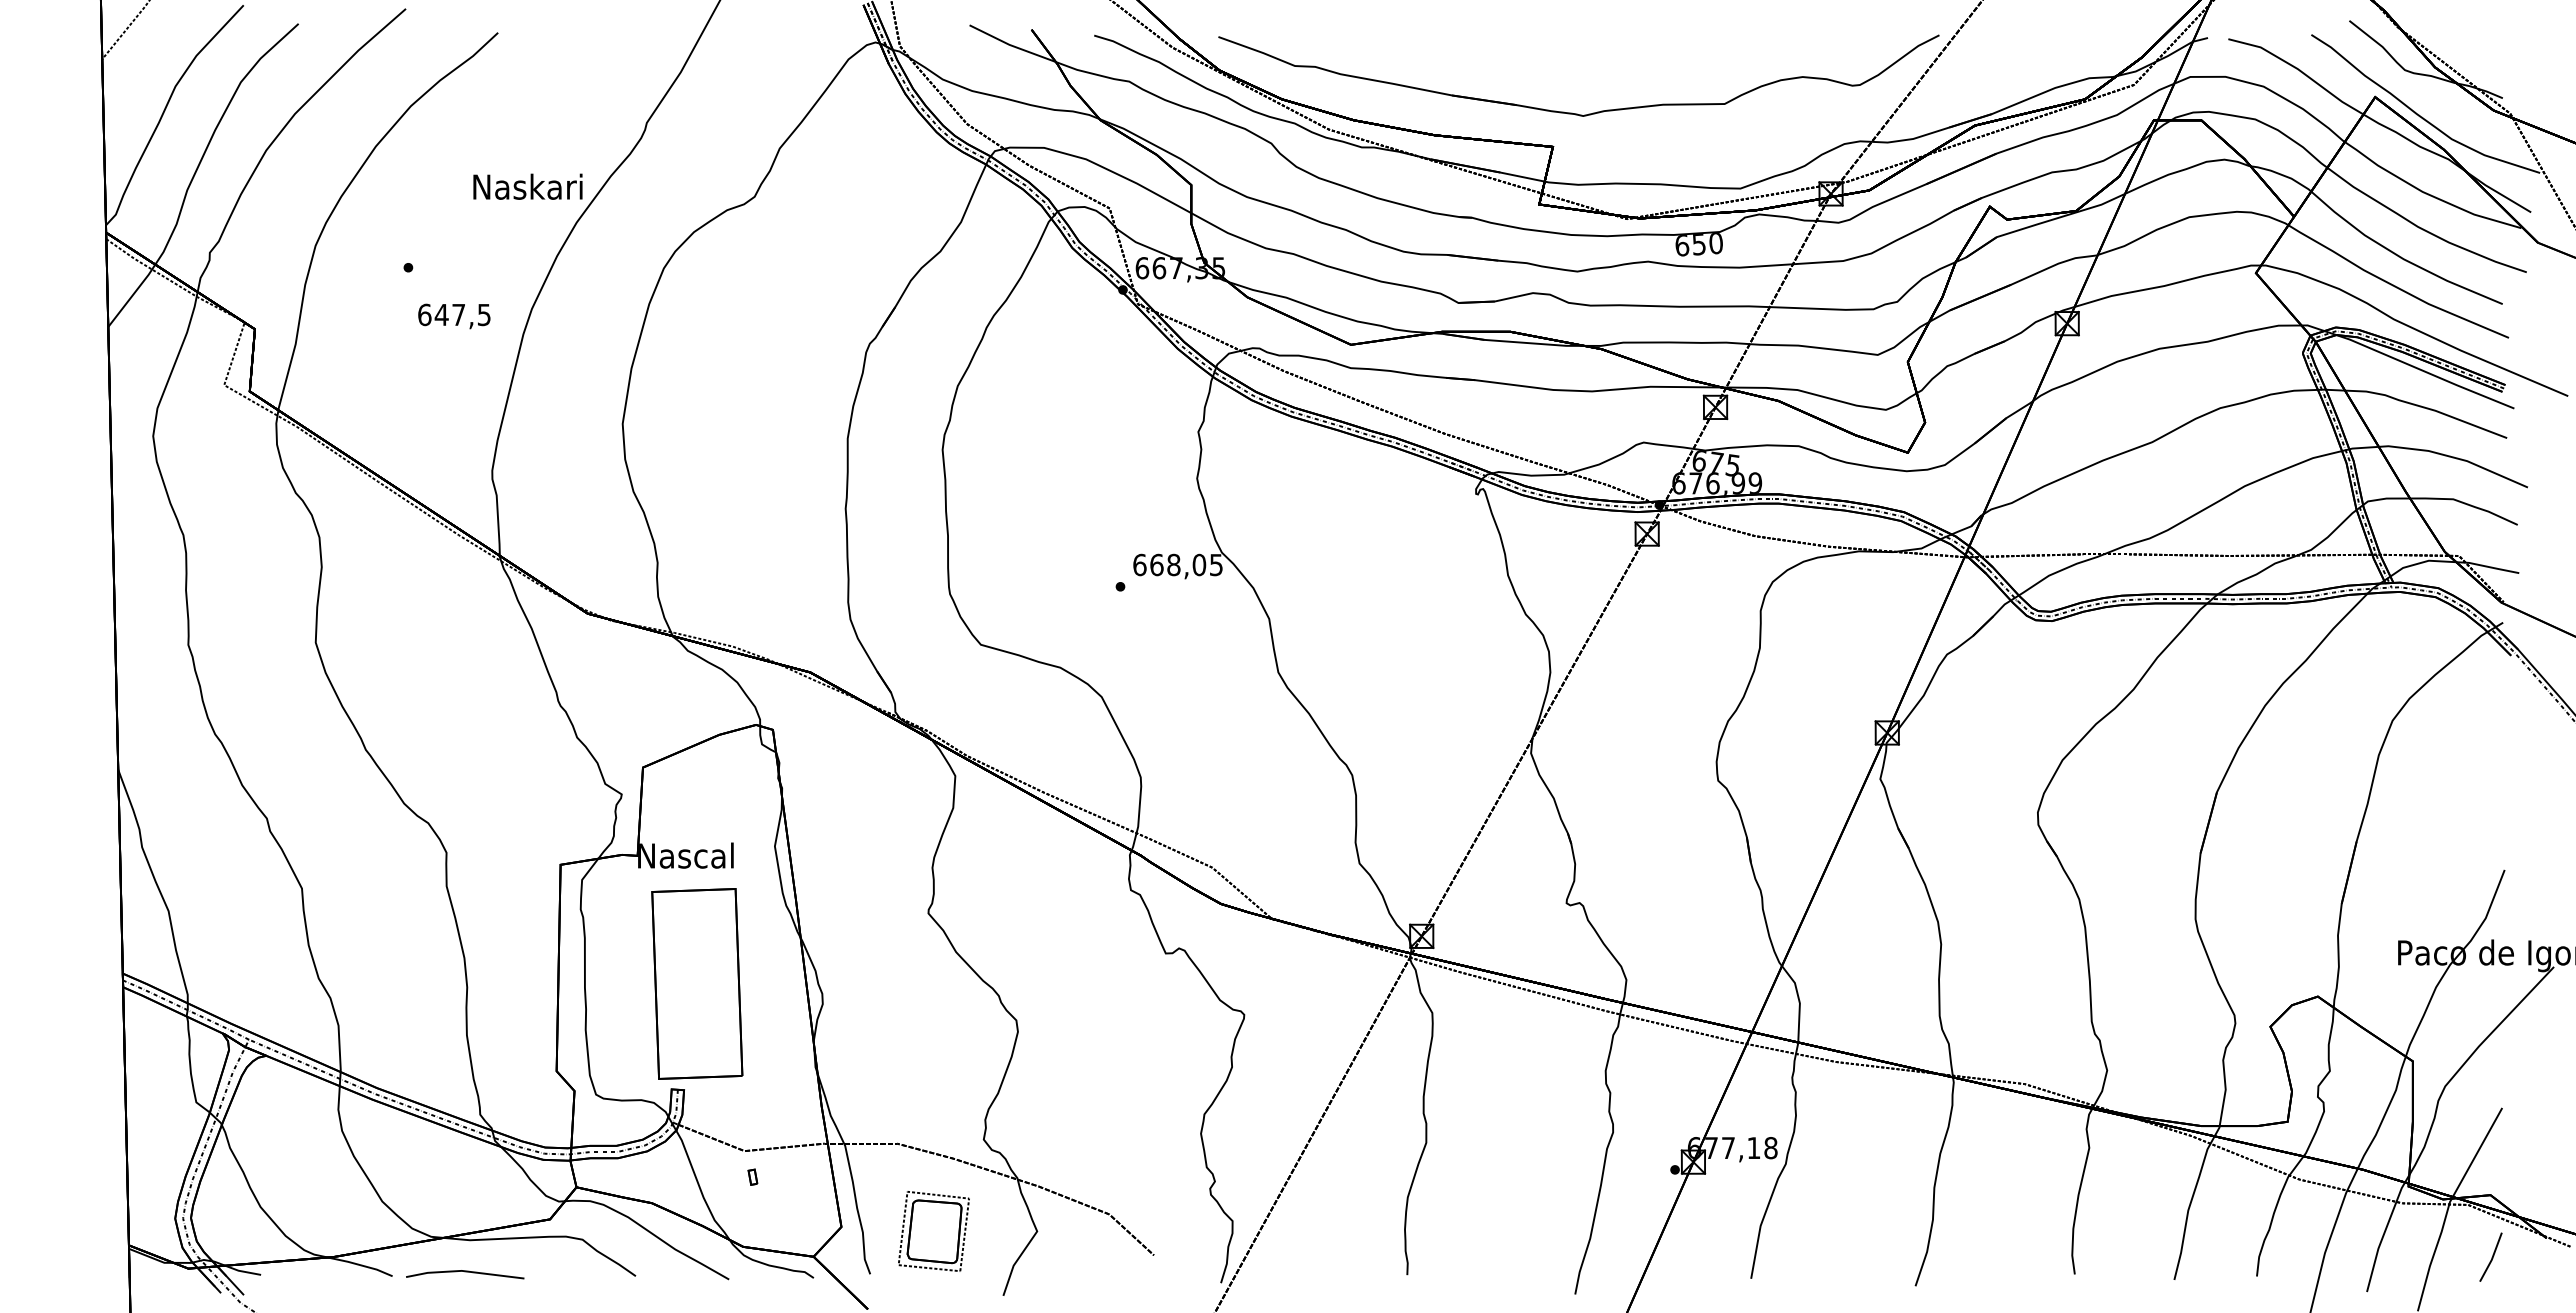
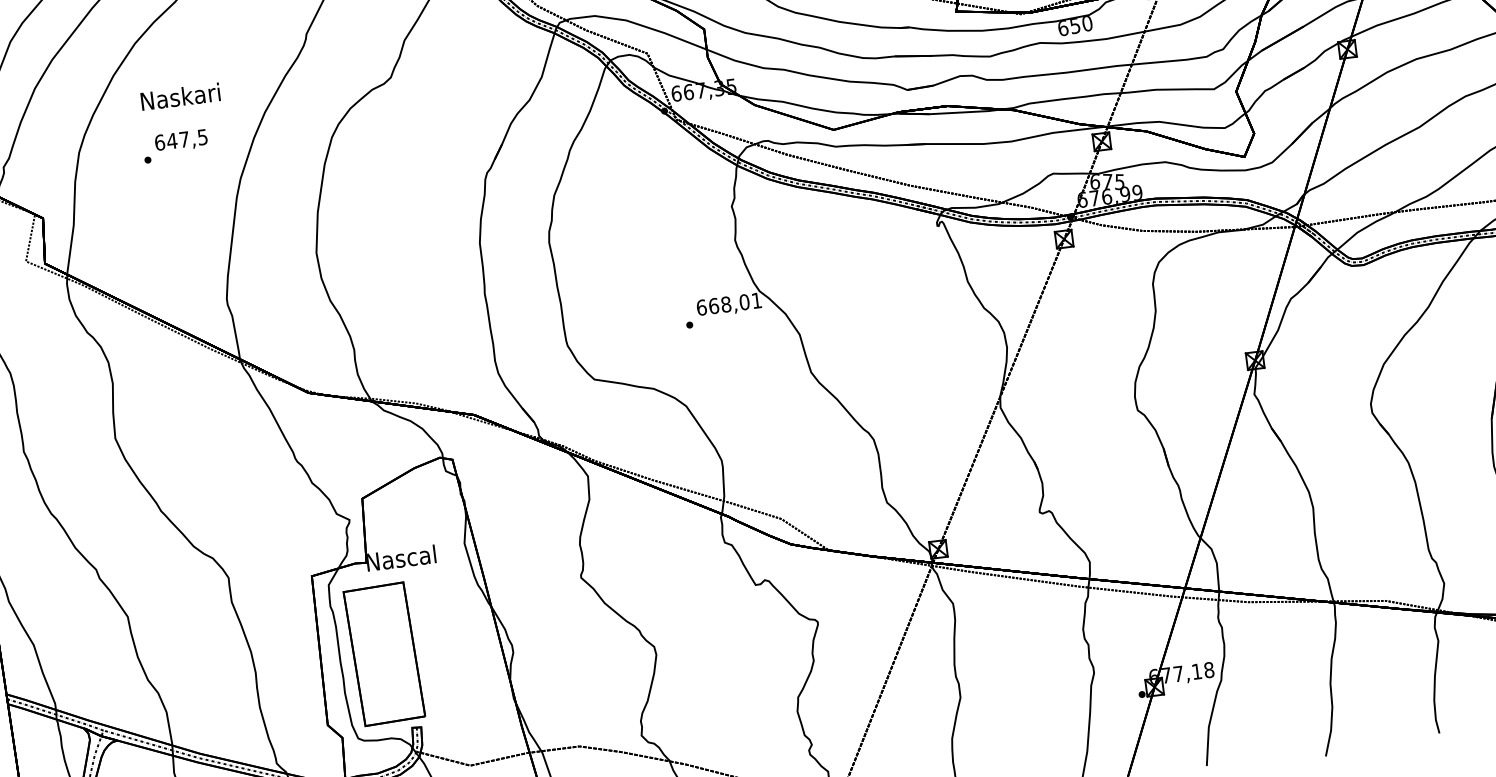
text: (527, 186) -> (180, 96), moved
text: (454, 316) -> (181, 141), moved
text: (1216, 565) -> (756, 301), 668,05 -> 668,01
part: (697, 983) -> (384, 653), moved

